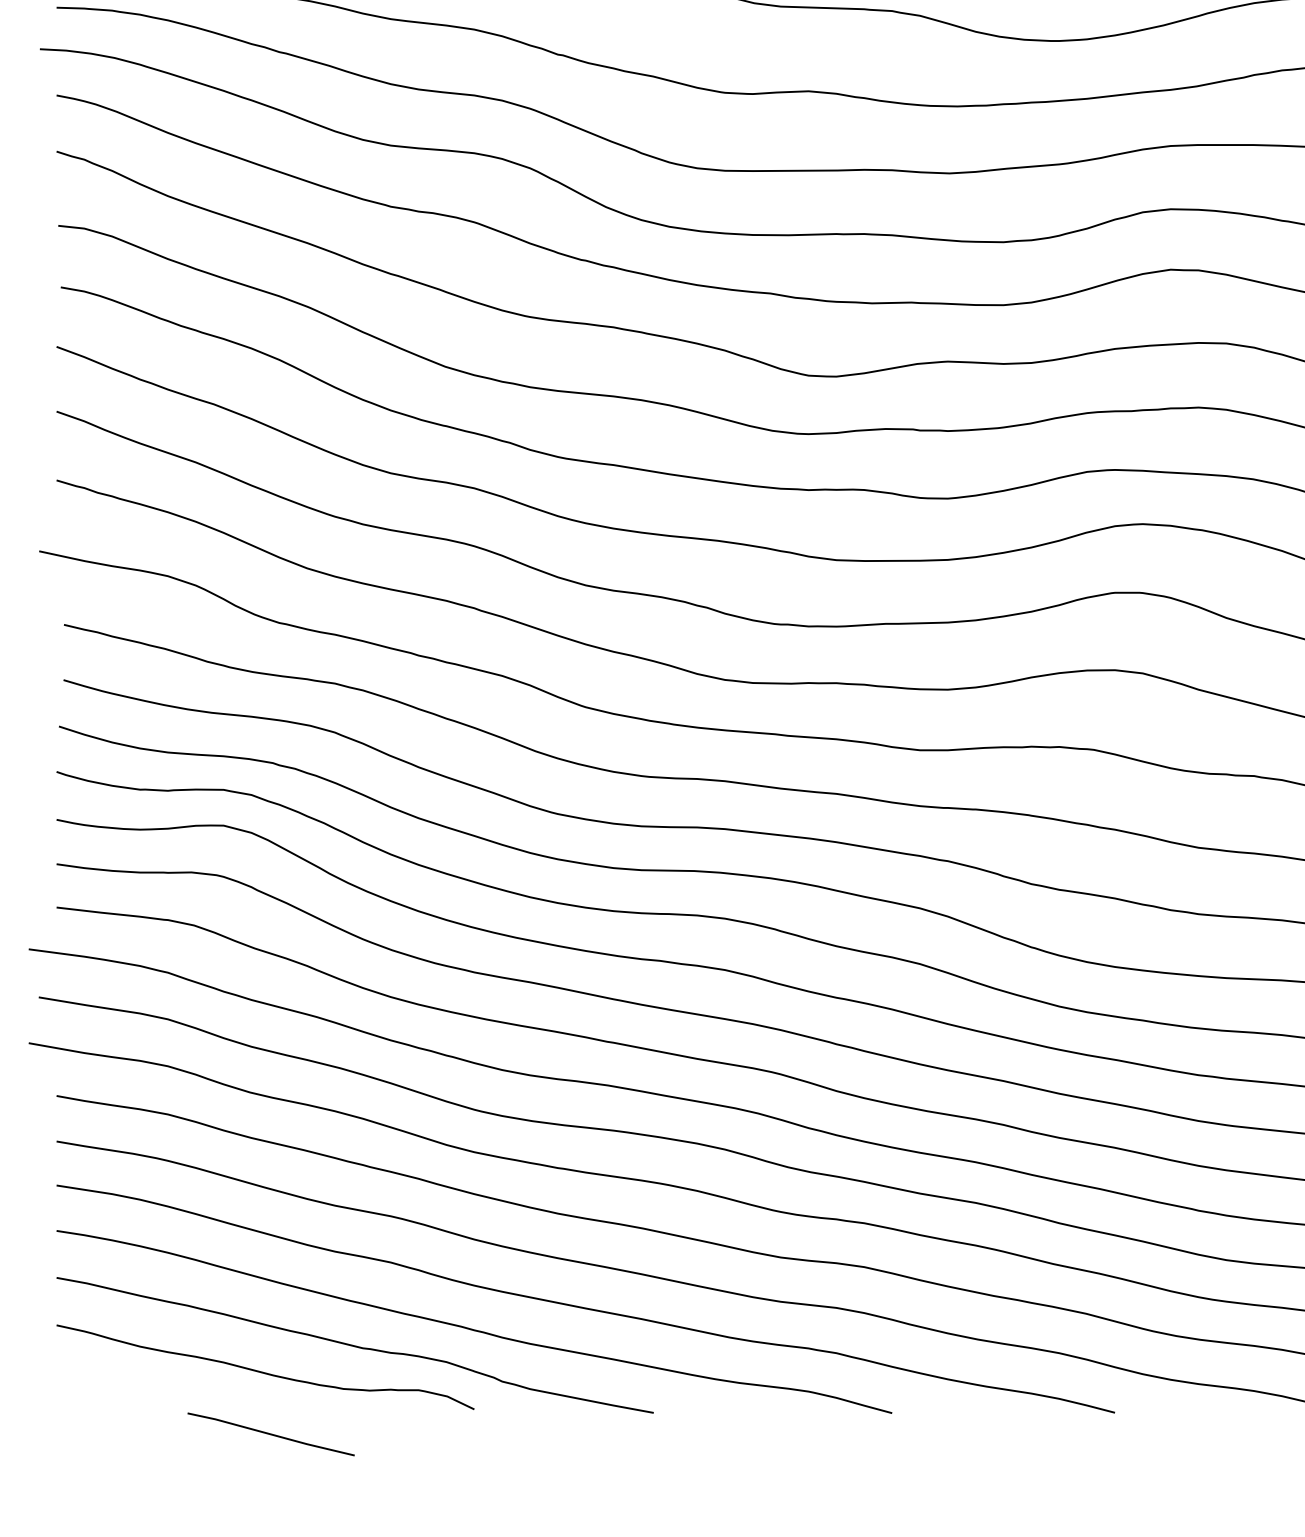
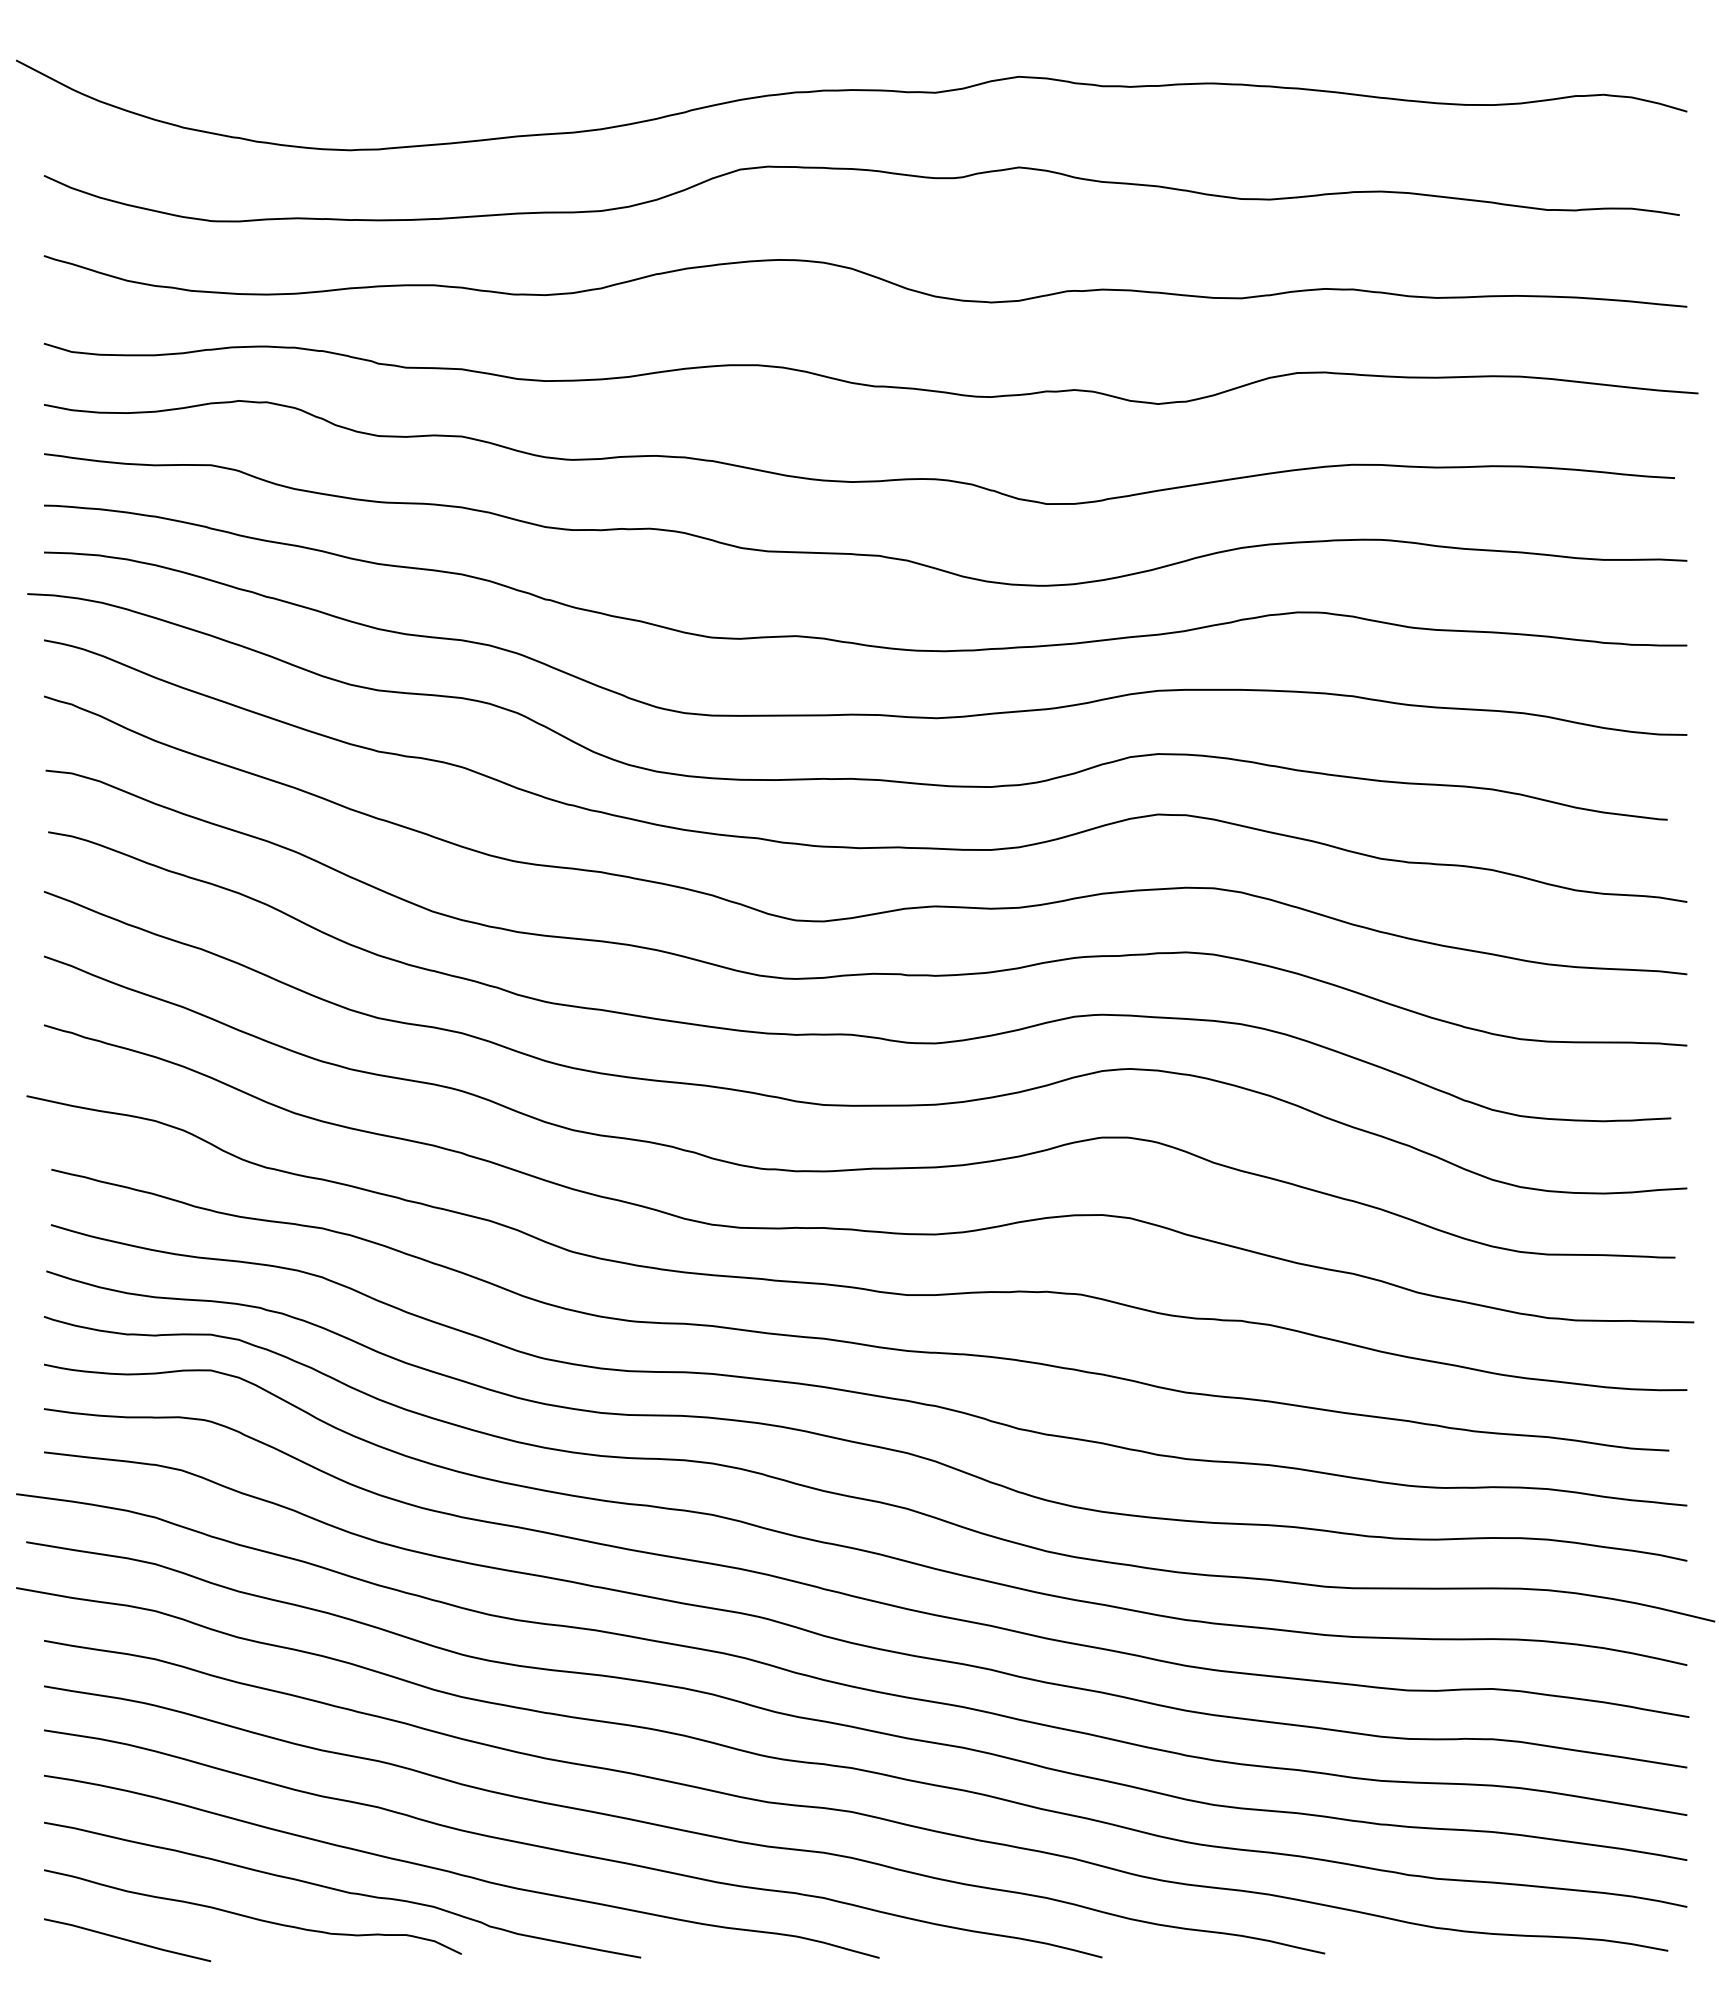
line: (271, 1434) -> (127, 1940), moved

